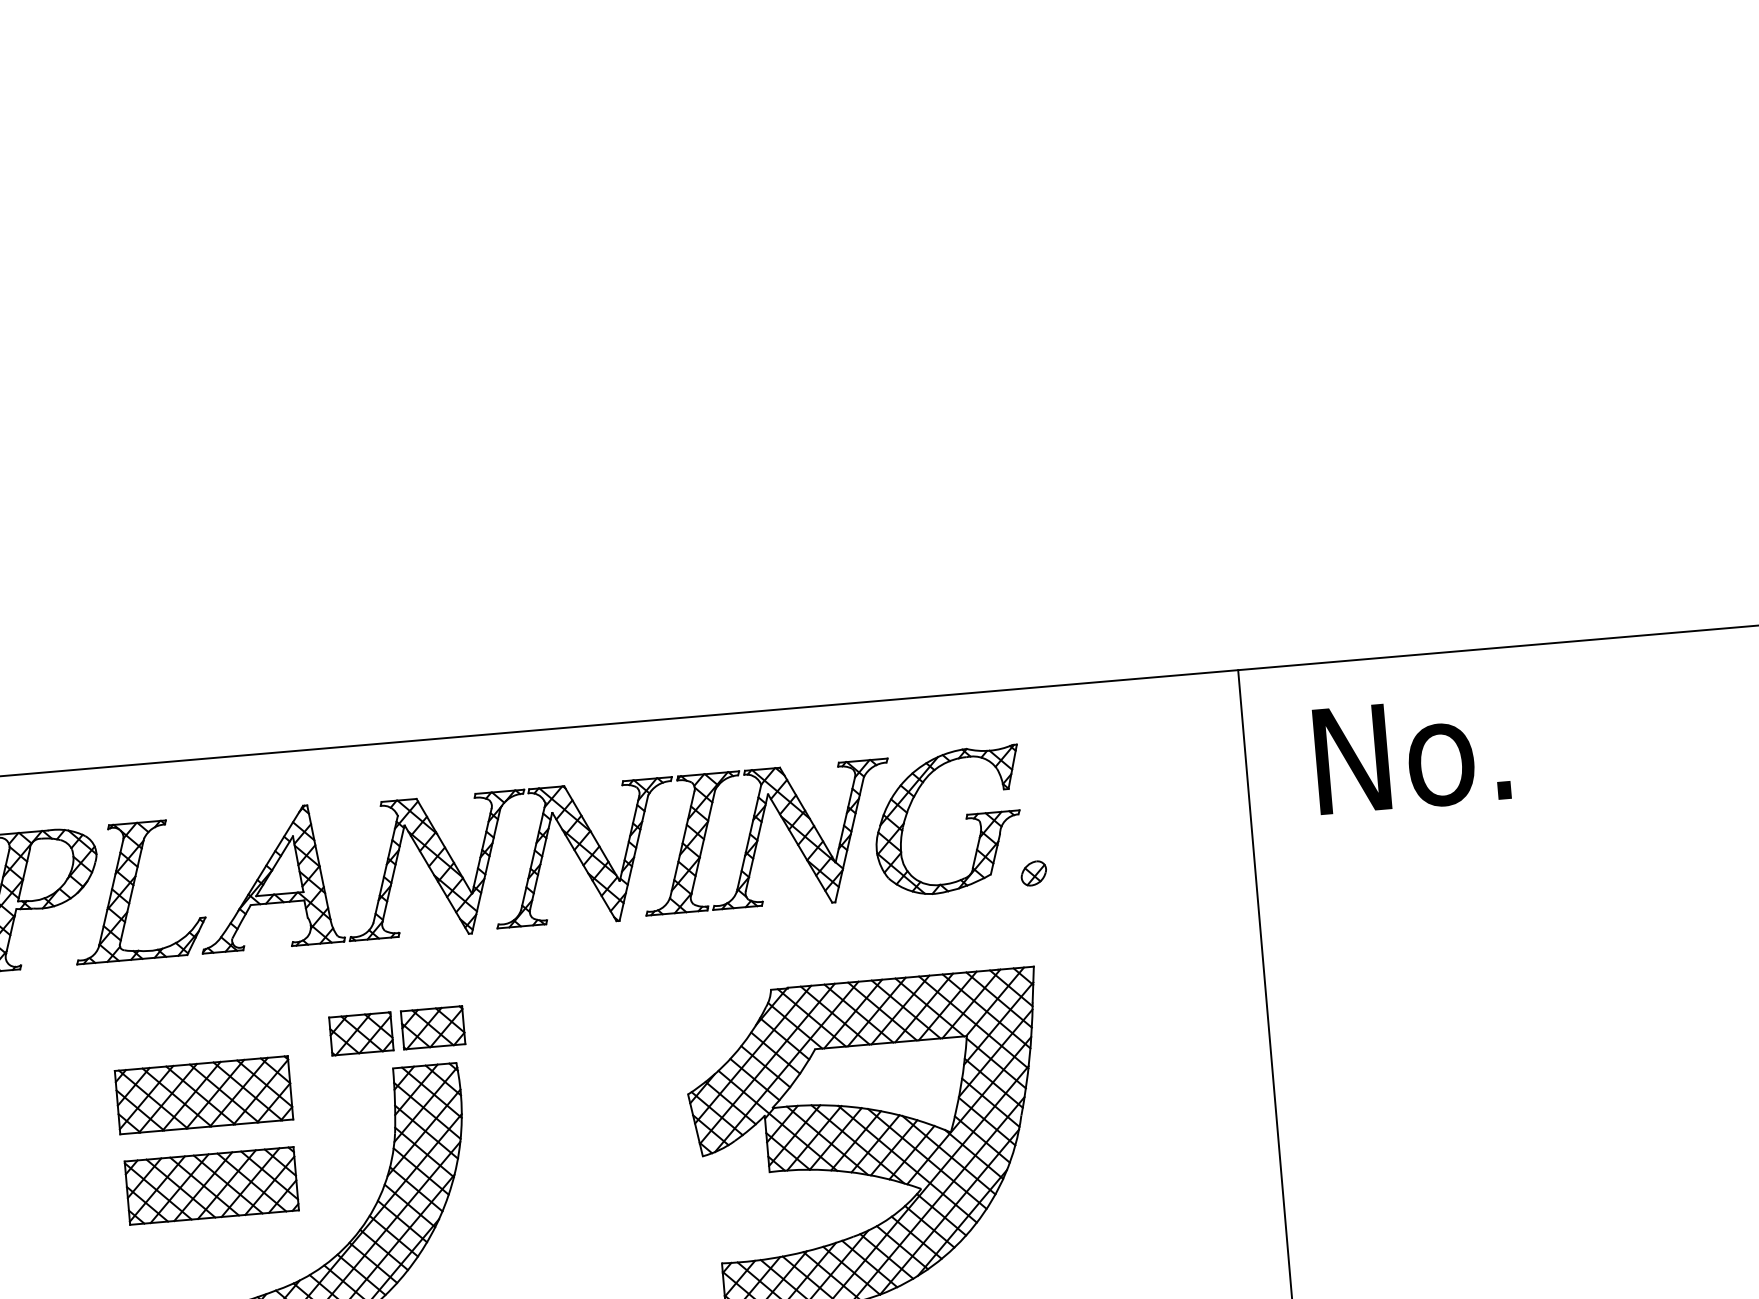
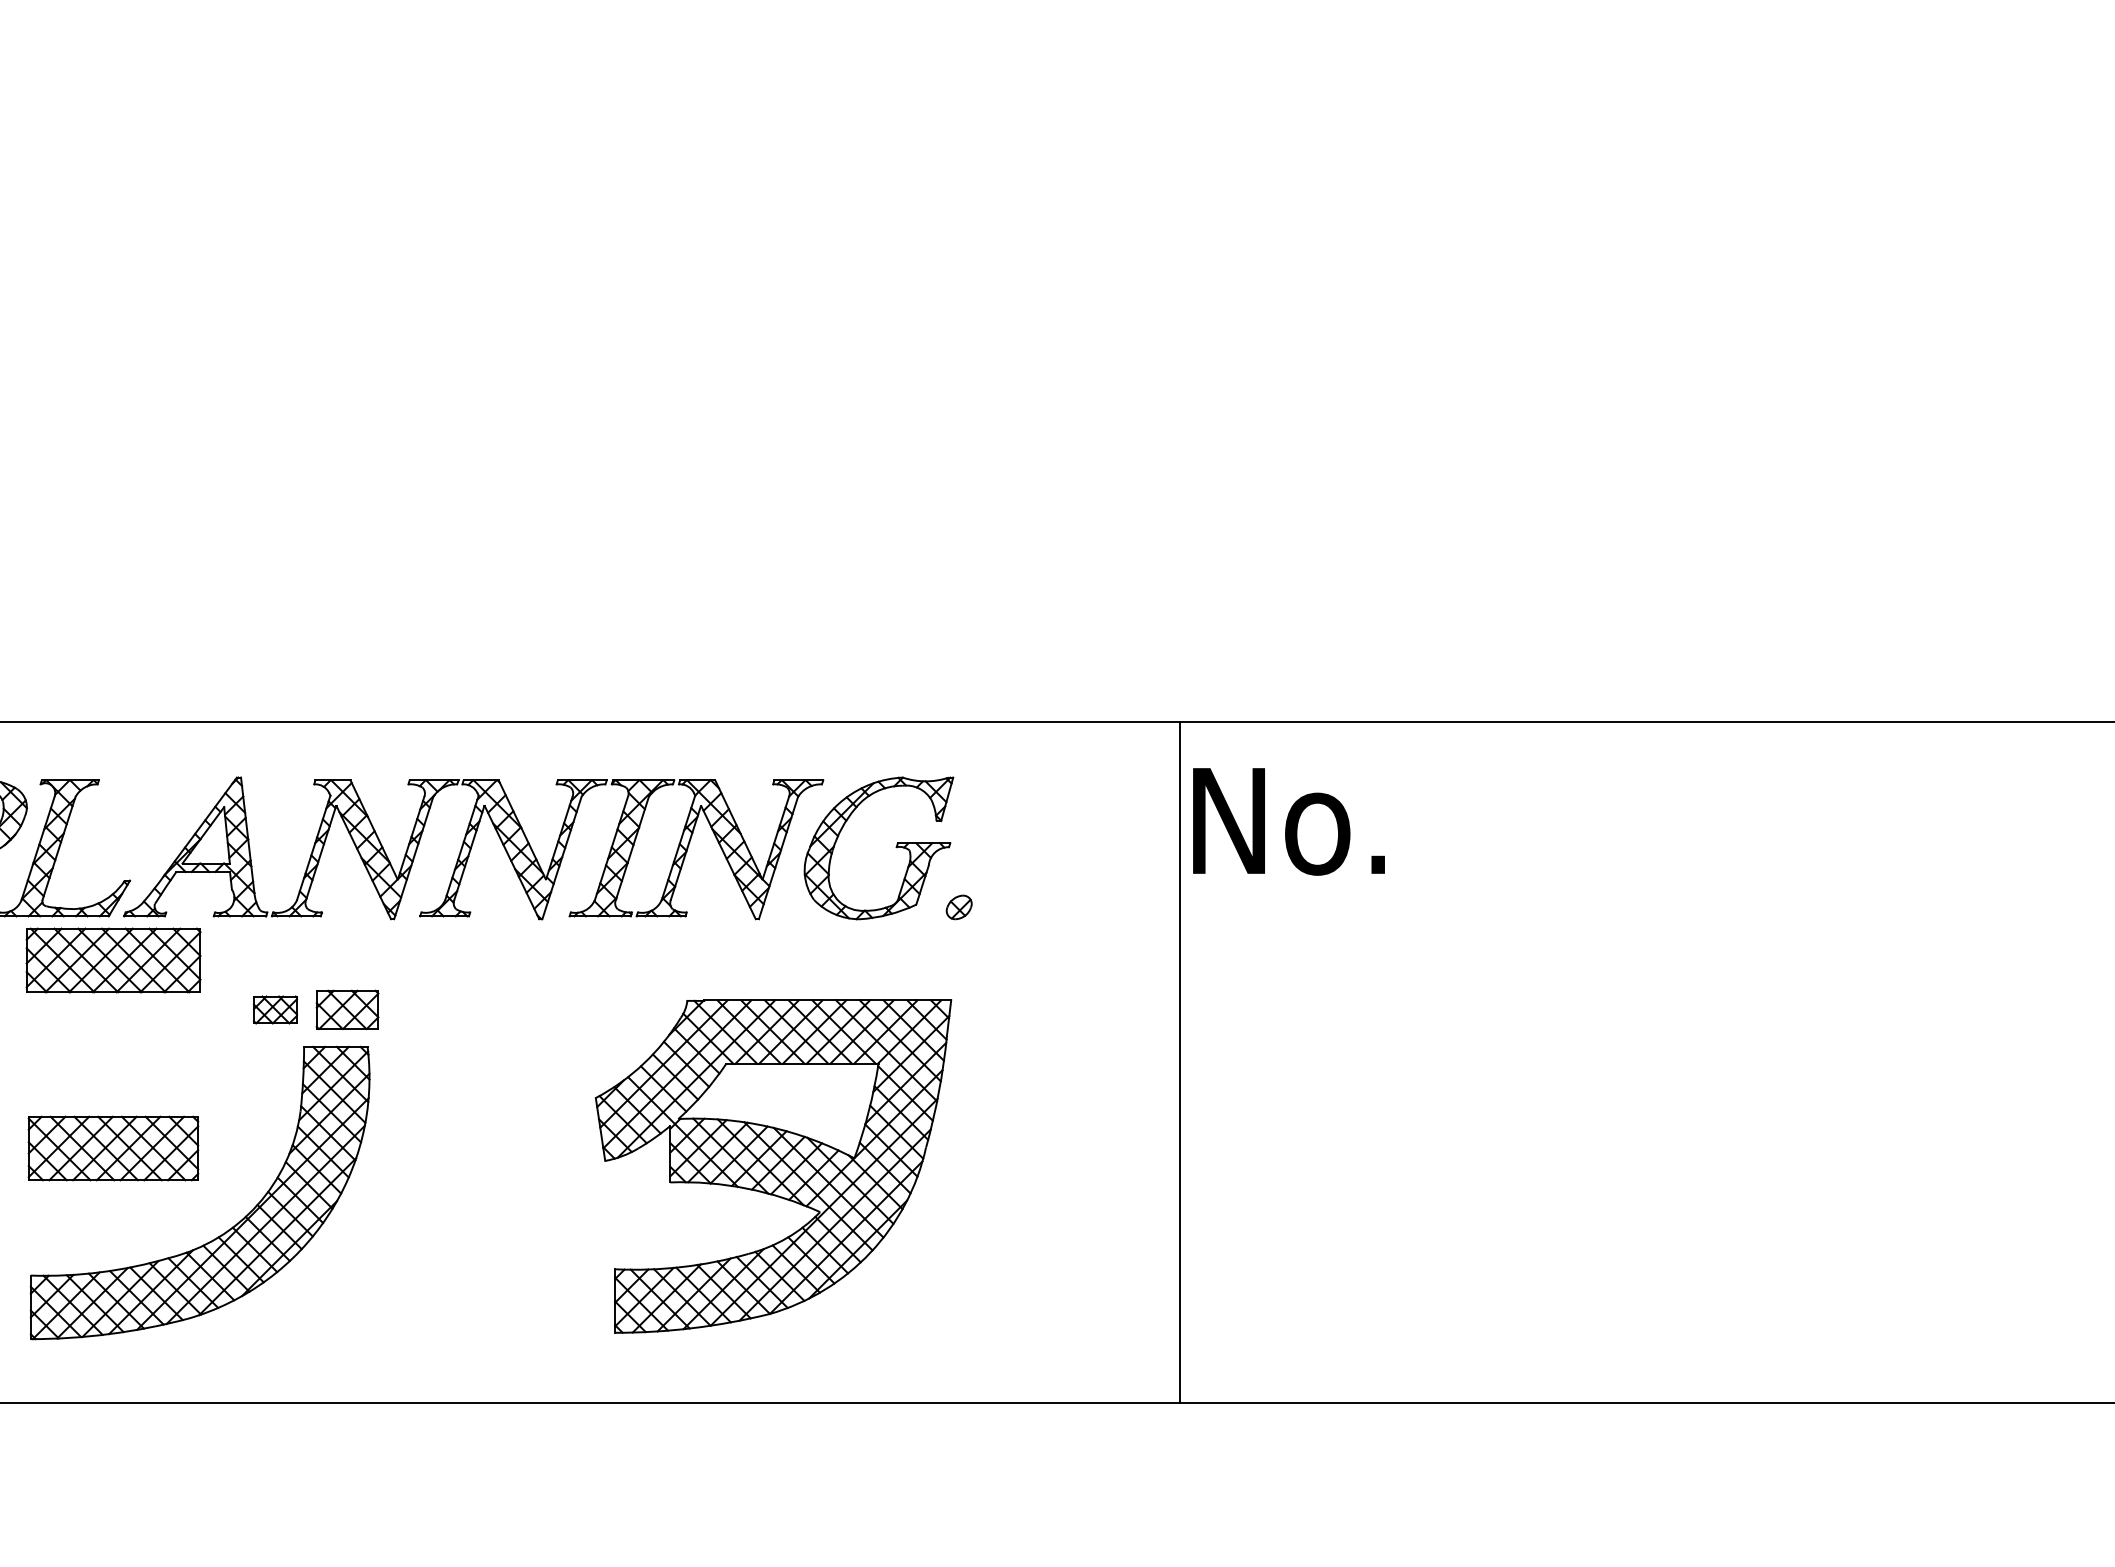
text: (1411, 754) -> (1288, 821), moved
part: (361, 1033) -> (275, 1009), size x0.7
part: (204, 1095) -> (113, 960), moved

